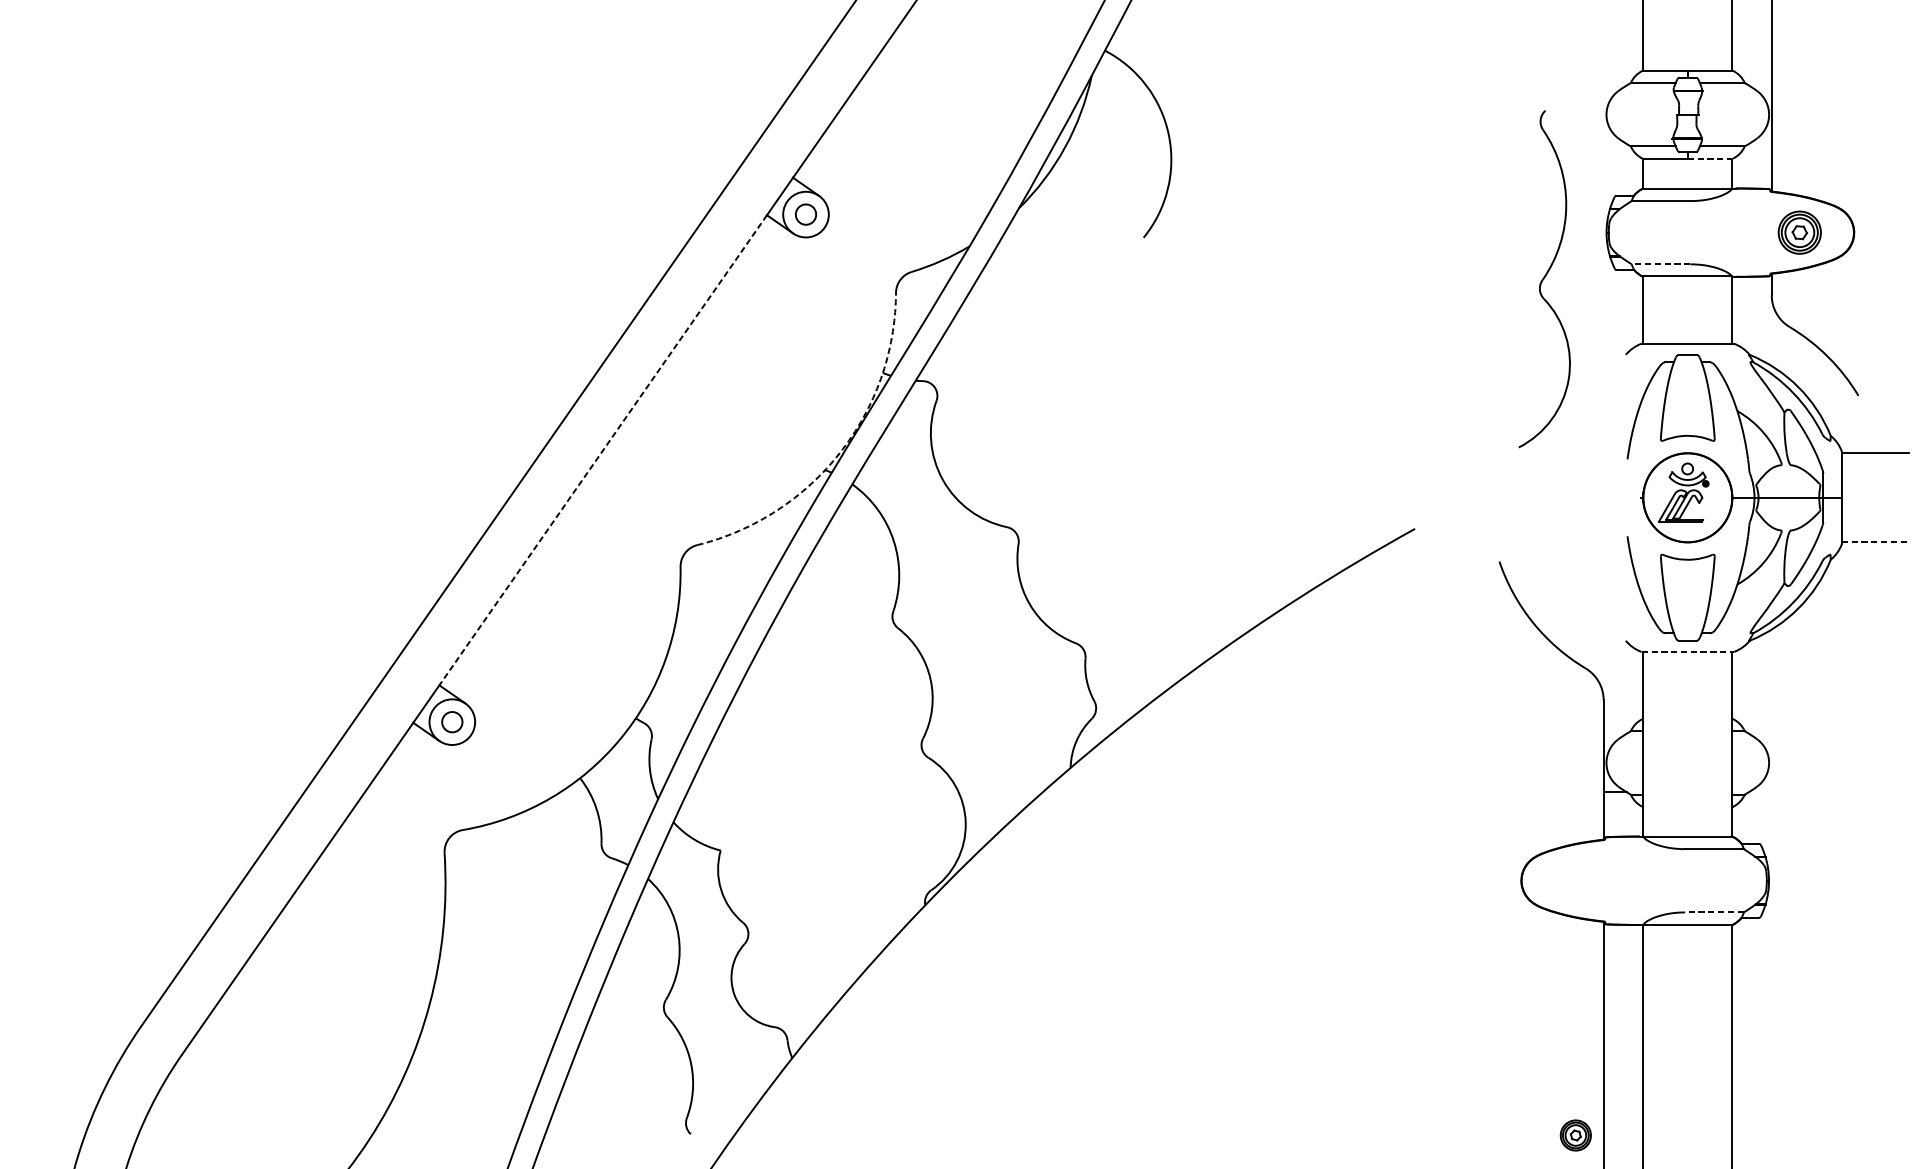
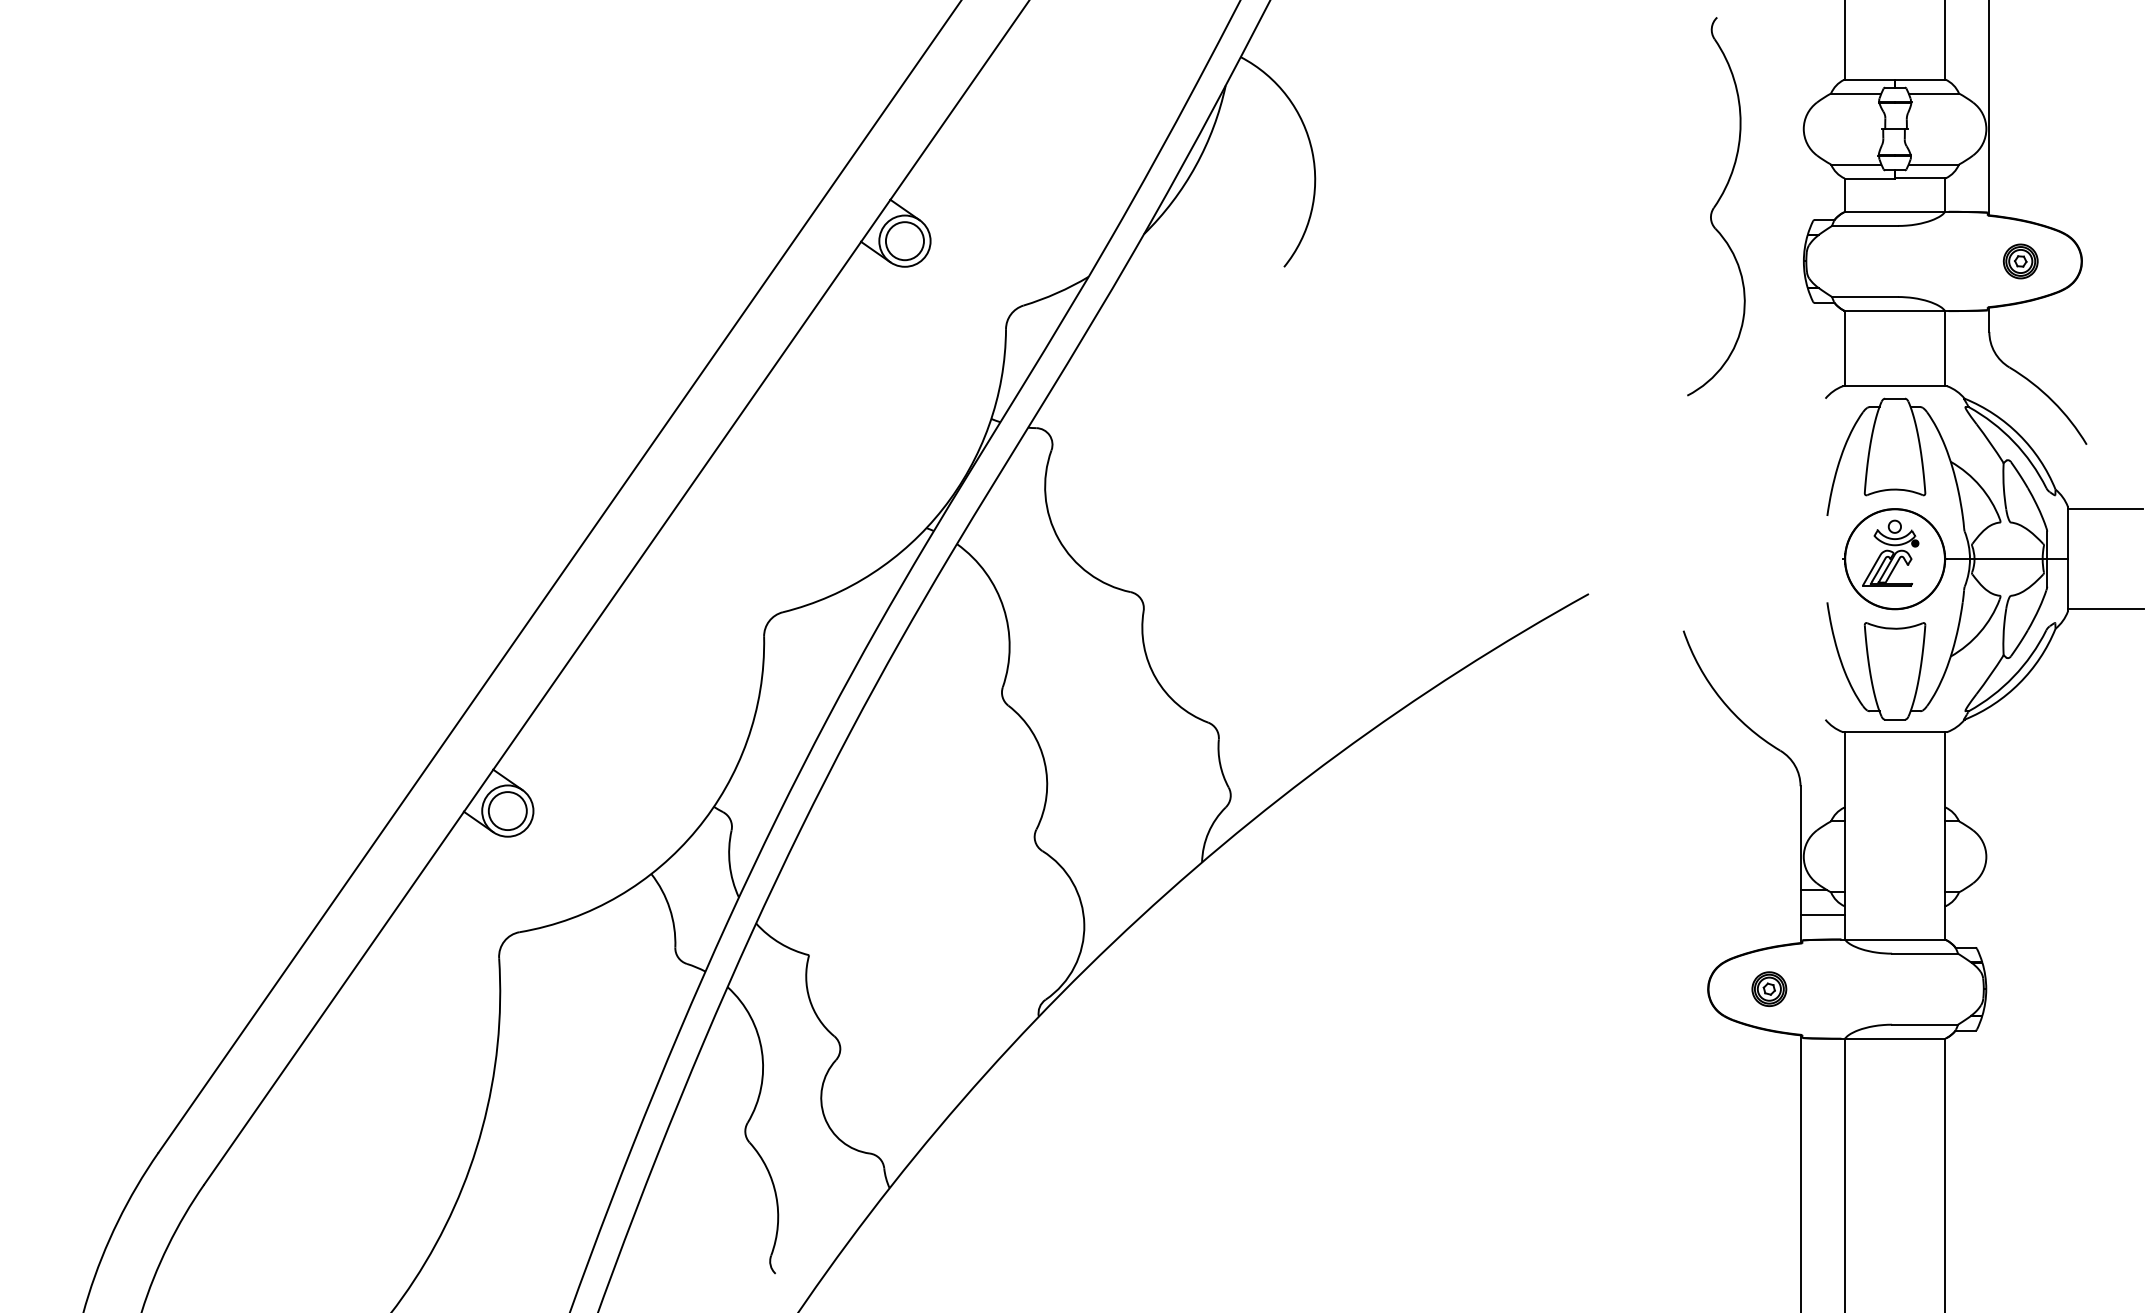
line: (1710, 158) -> (1920, 178), dashed -> solid
circle: (805, 214) -> (904, 241), size x1.67
part: (1799, 232) -> (2020, 261), size x0.71
line: (1661, 264) -> (1865, 297), dashed -> solid
part: (1544, 279) -> (1716, 206), moved
line: (603, 450) -> (677, 505), dashed -> solid
arc: (840, 452) -> (943, 508), dashed -> solid
line: (1875, 542) -> (2105, 609), dashed -> solid
line: (1688, 652) -> (1895, 732), dashed -> solid
circle: (452, 722) -> (507, 811), size x1.67
line: (1623, 814) -> (1822, 914), added
line: (1714, 912) -> (1925, 1024), dashed -> solid
part: (1575, 1134) -> (1769, 988), moved

